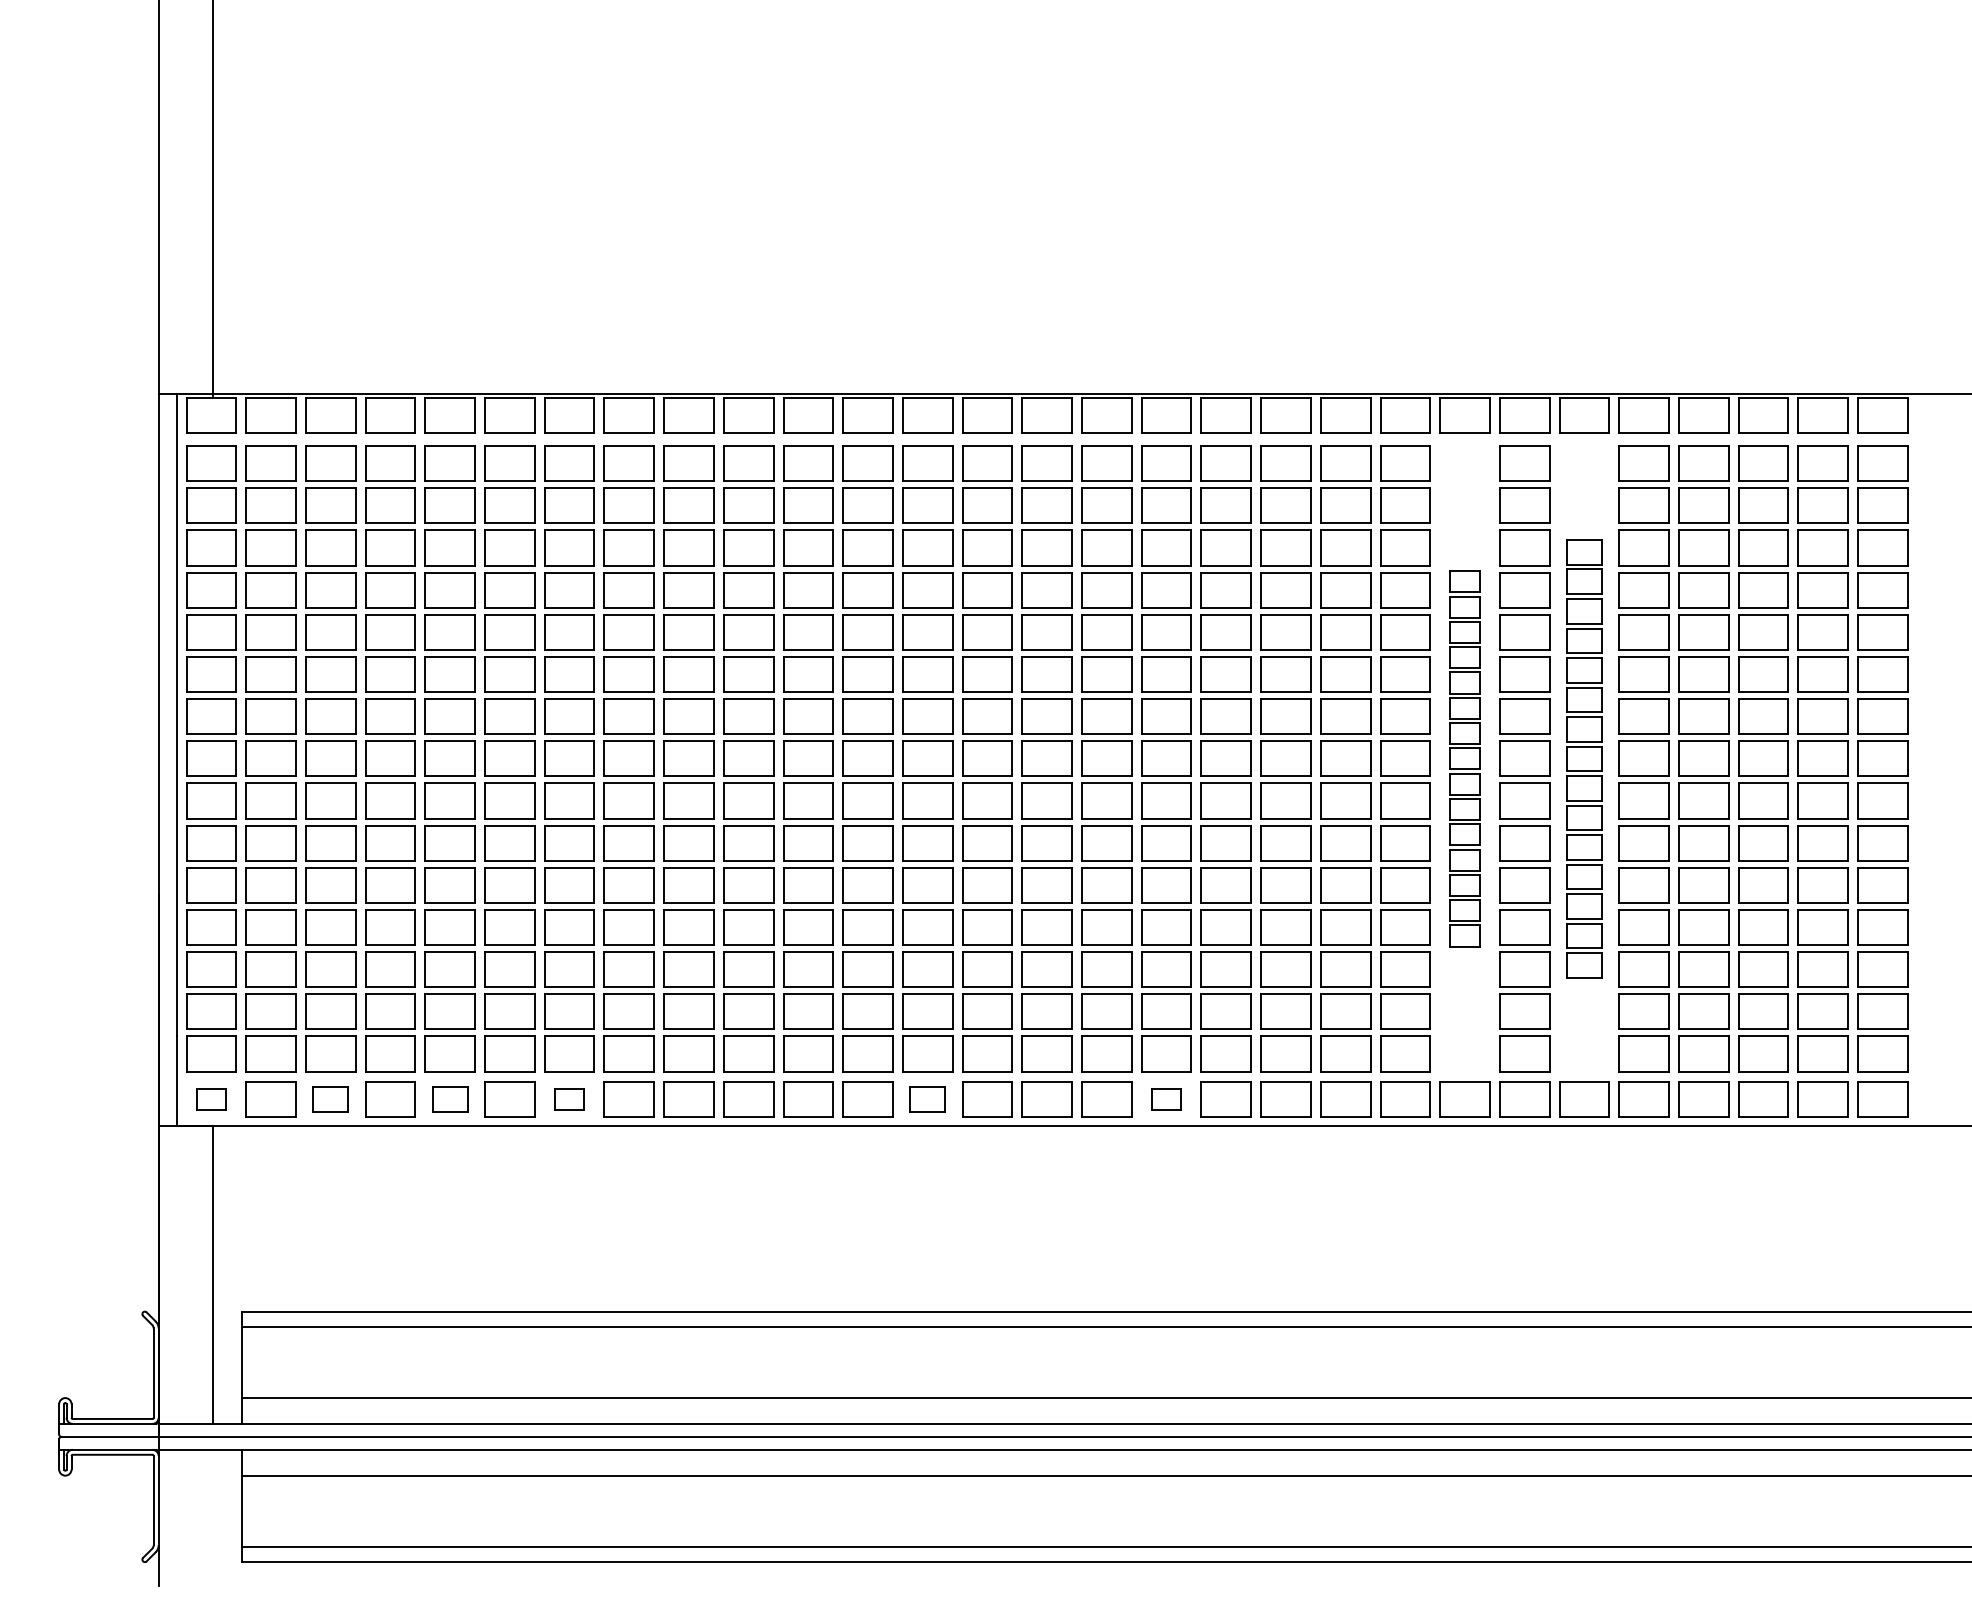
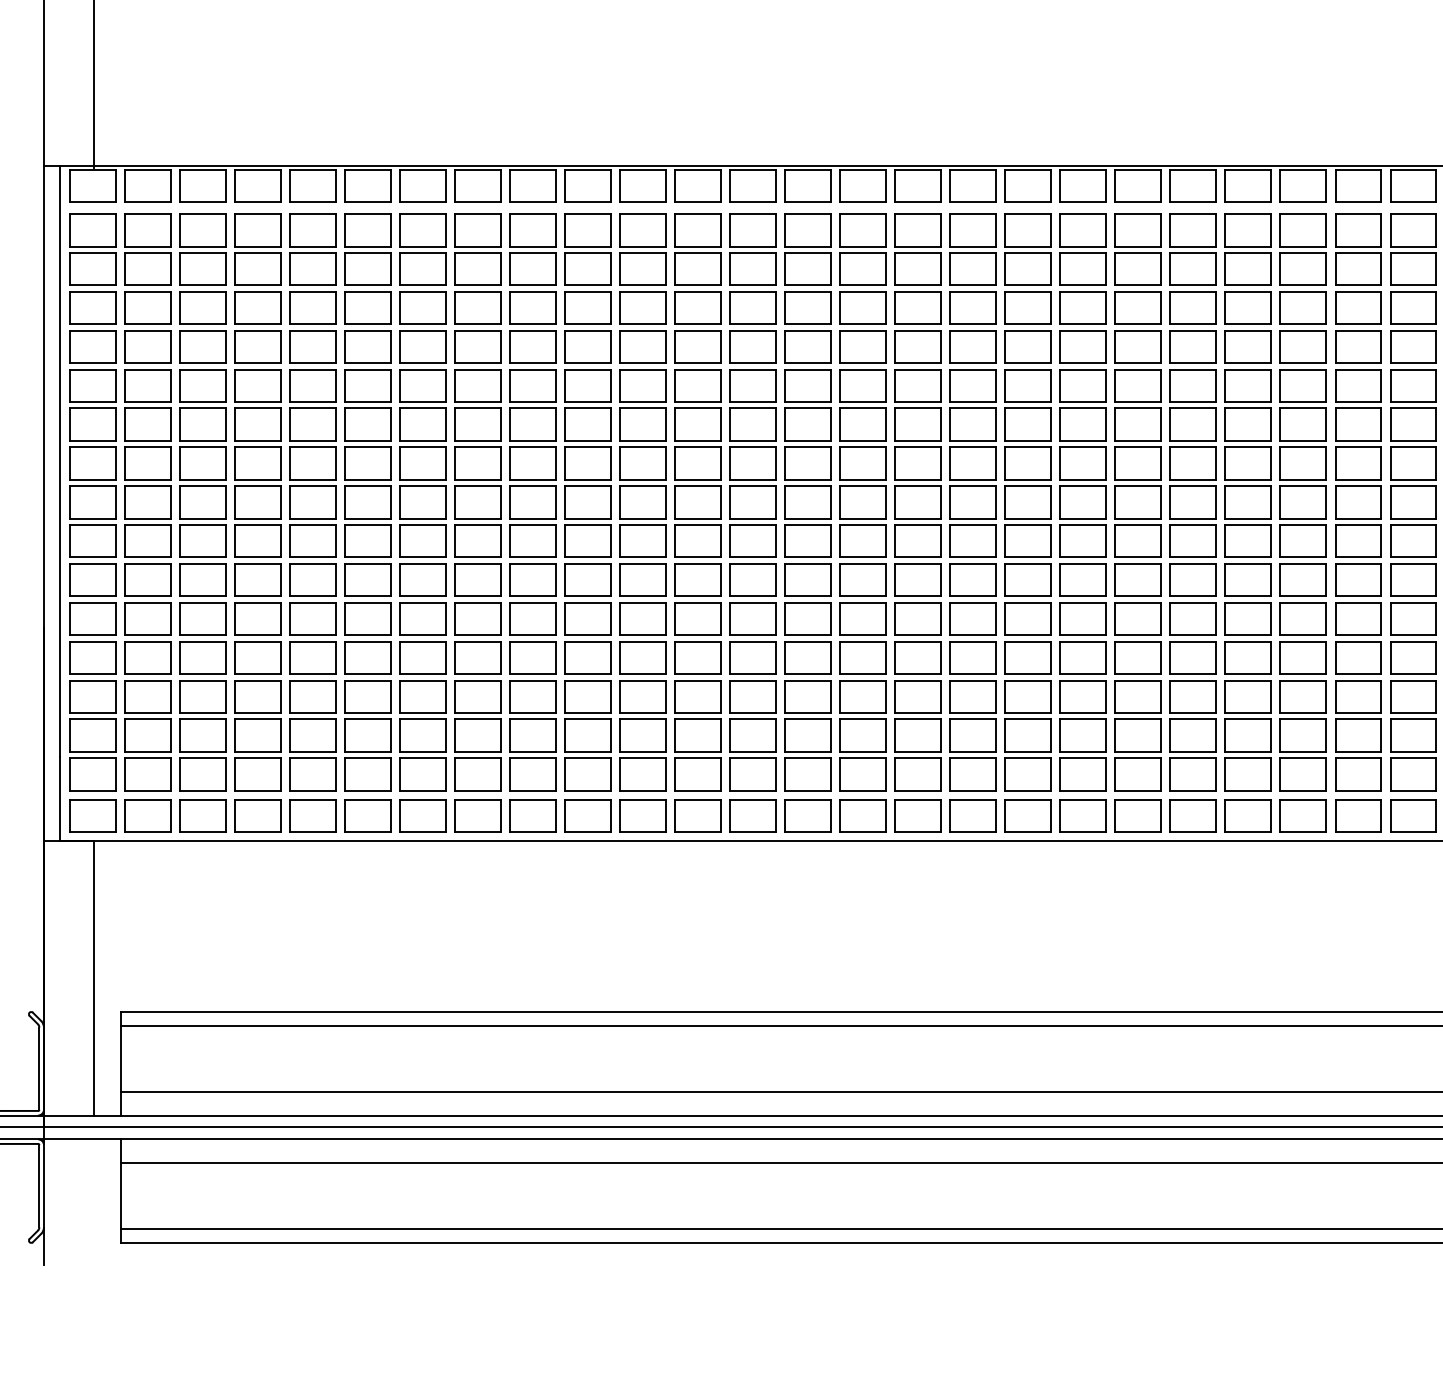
part: (1464, 758) -> (1247, 502), size x1.67
part: (1584, 758) -> (1358, 502), size x1.43
part: (211, 1099) -> (92, 816), size x1.67
part: (330, 1099) -> (202, 816), size x1.43
part: (449, 1099) -> (312, 816), size x1.43
part: (569, 1099) -> (422, 816), size x1.67
part: (927, 1099) -> (752, 816), size x1.43
part: (1166, 1099) -> (973, 816), size x1.67

